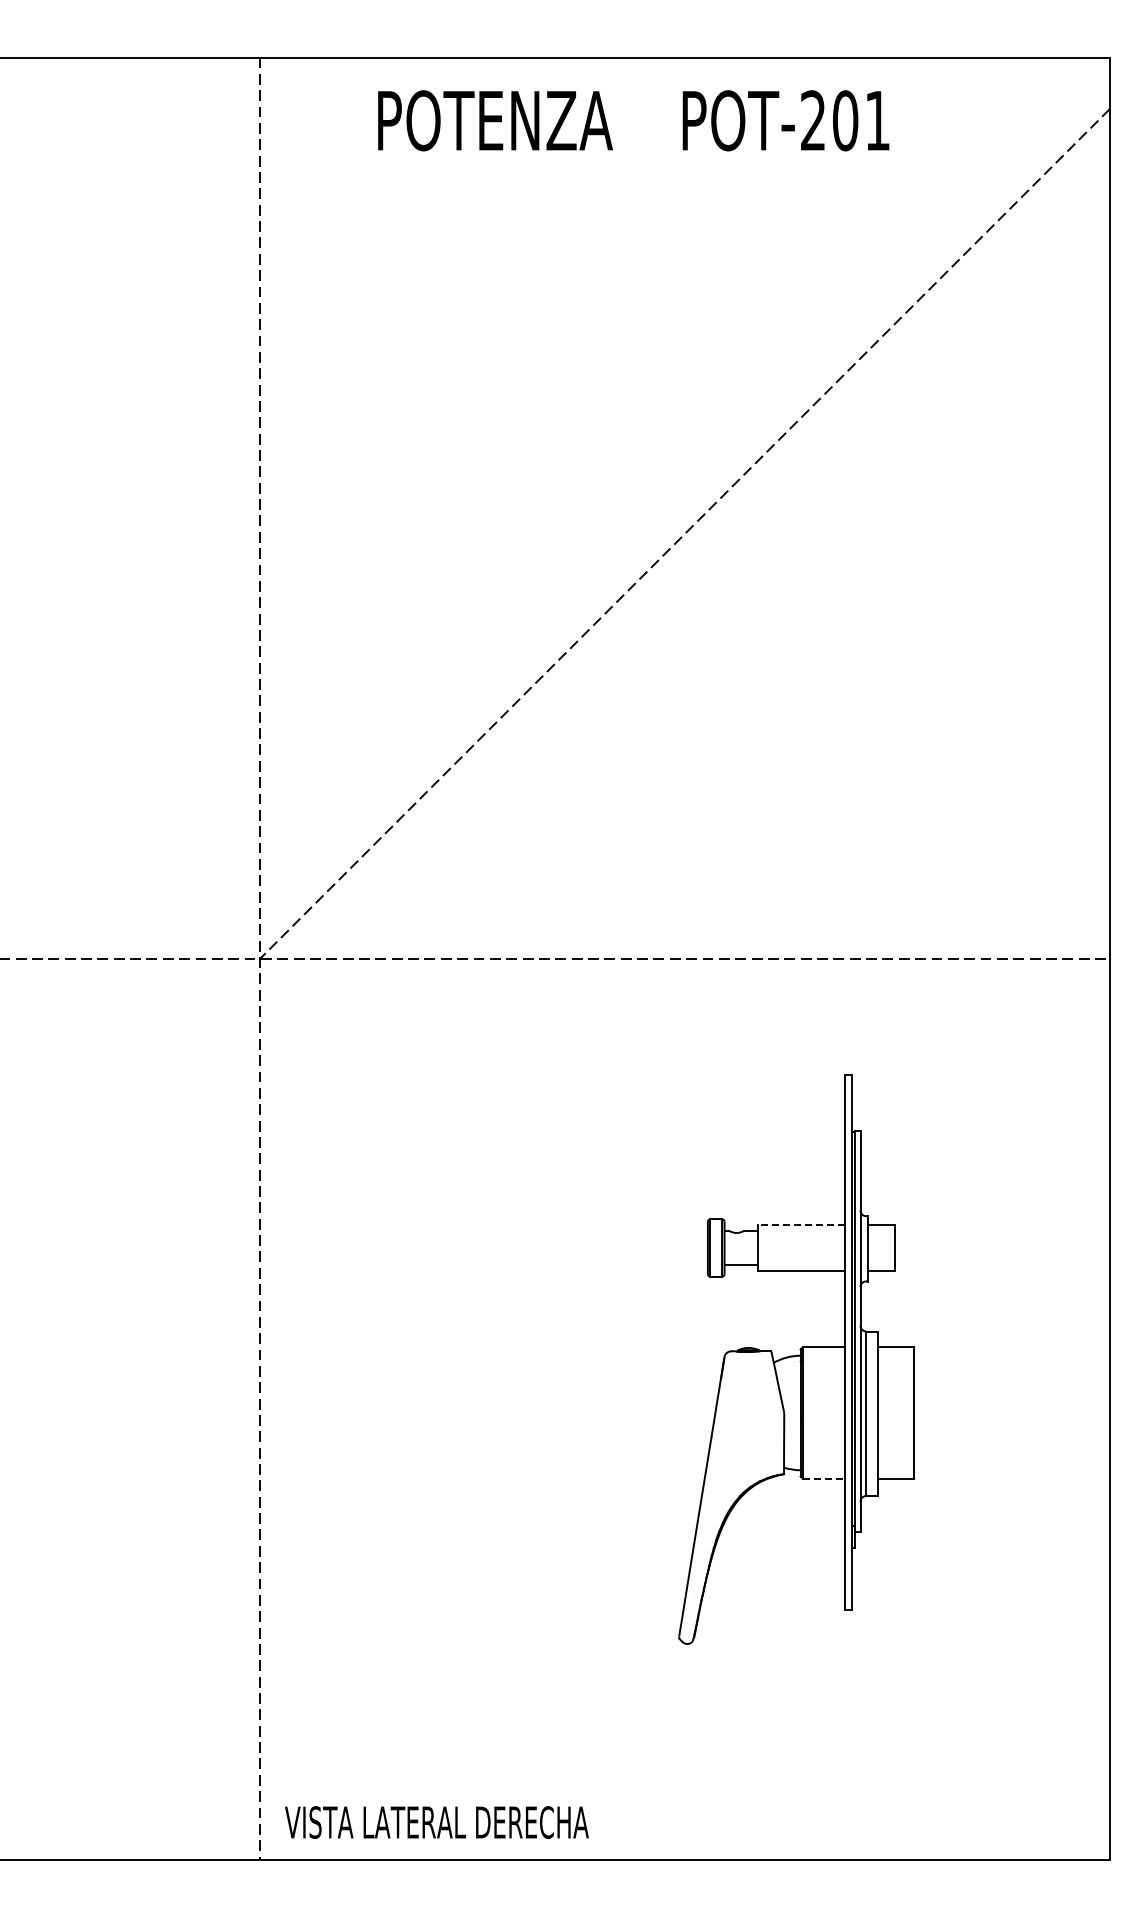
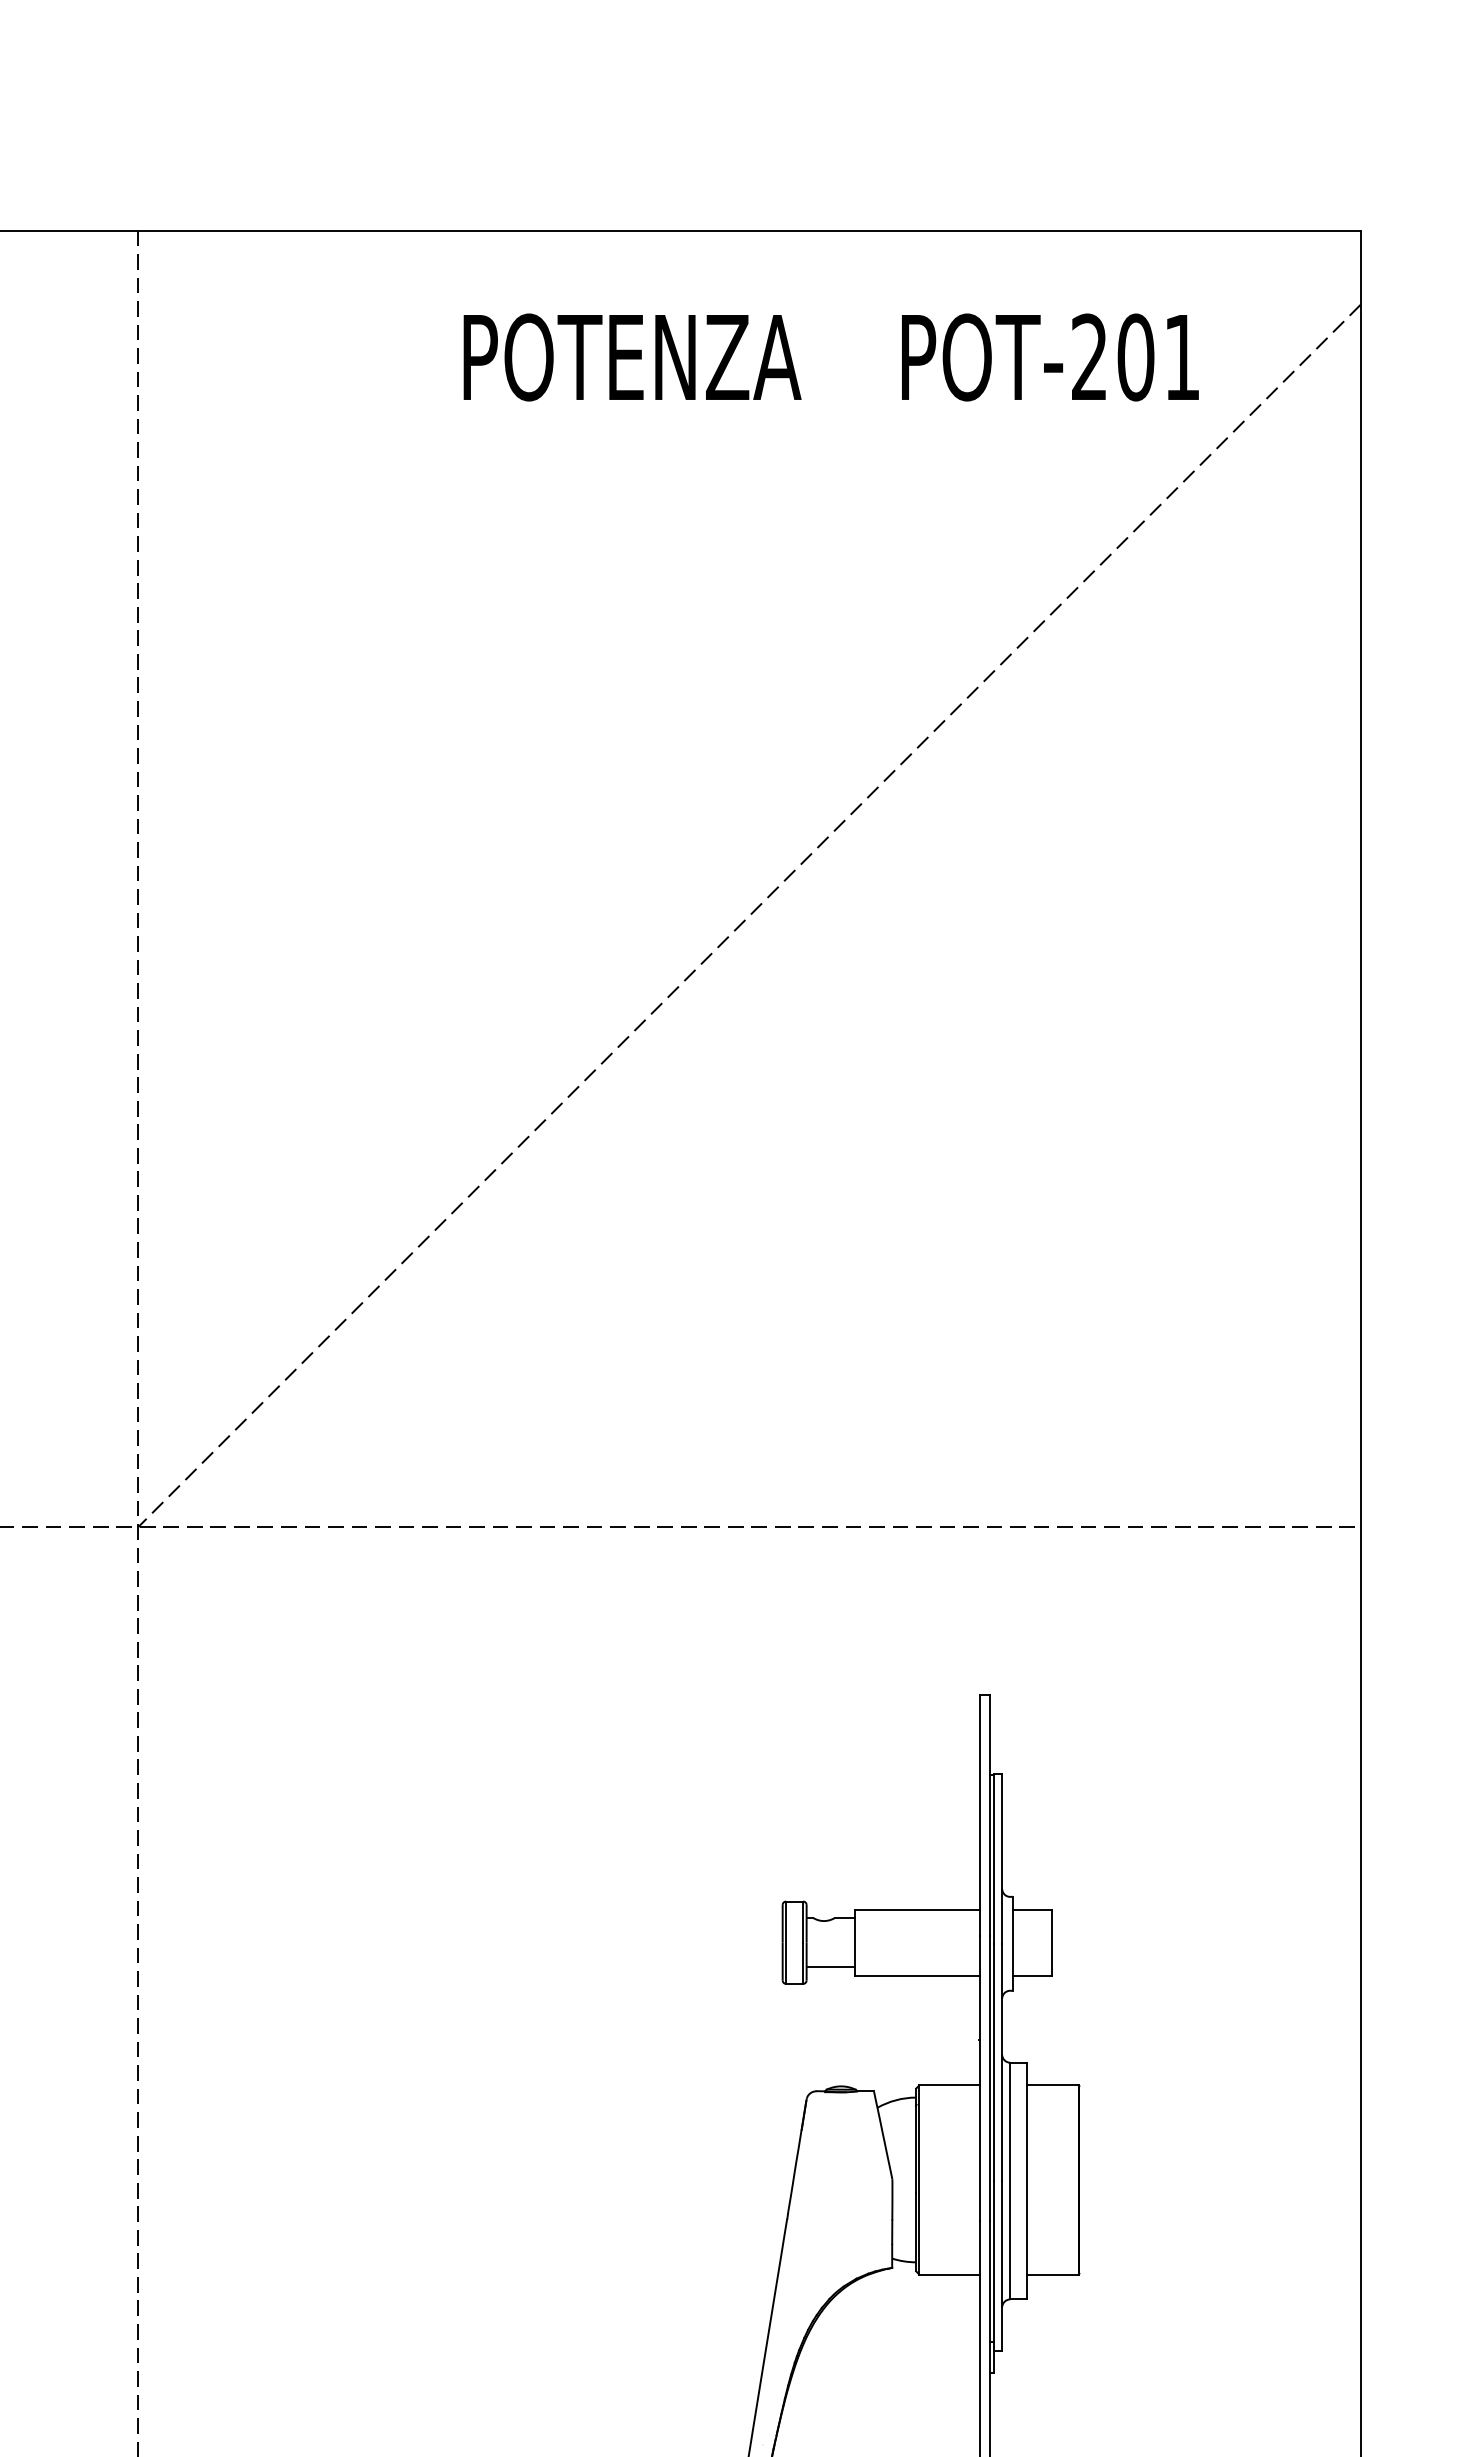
text: (633, 120) -> (831, 357), moved
line: (800, 1225) -> (915, 1910), dashed -> solid
line: (823, 1478) -> (948, 2274), dashed -> solid

